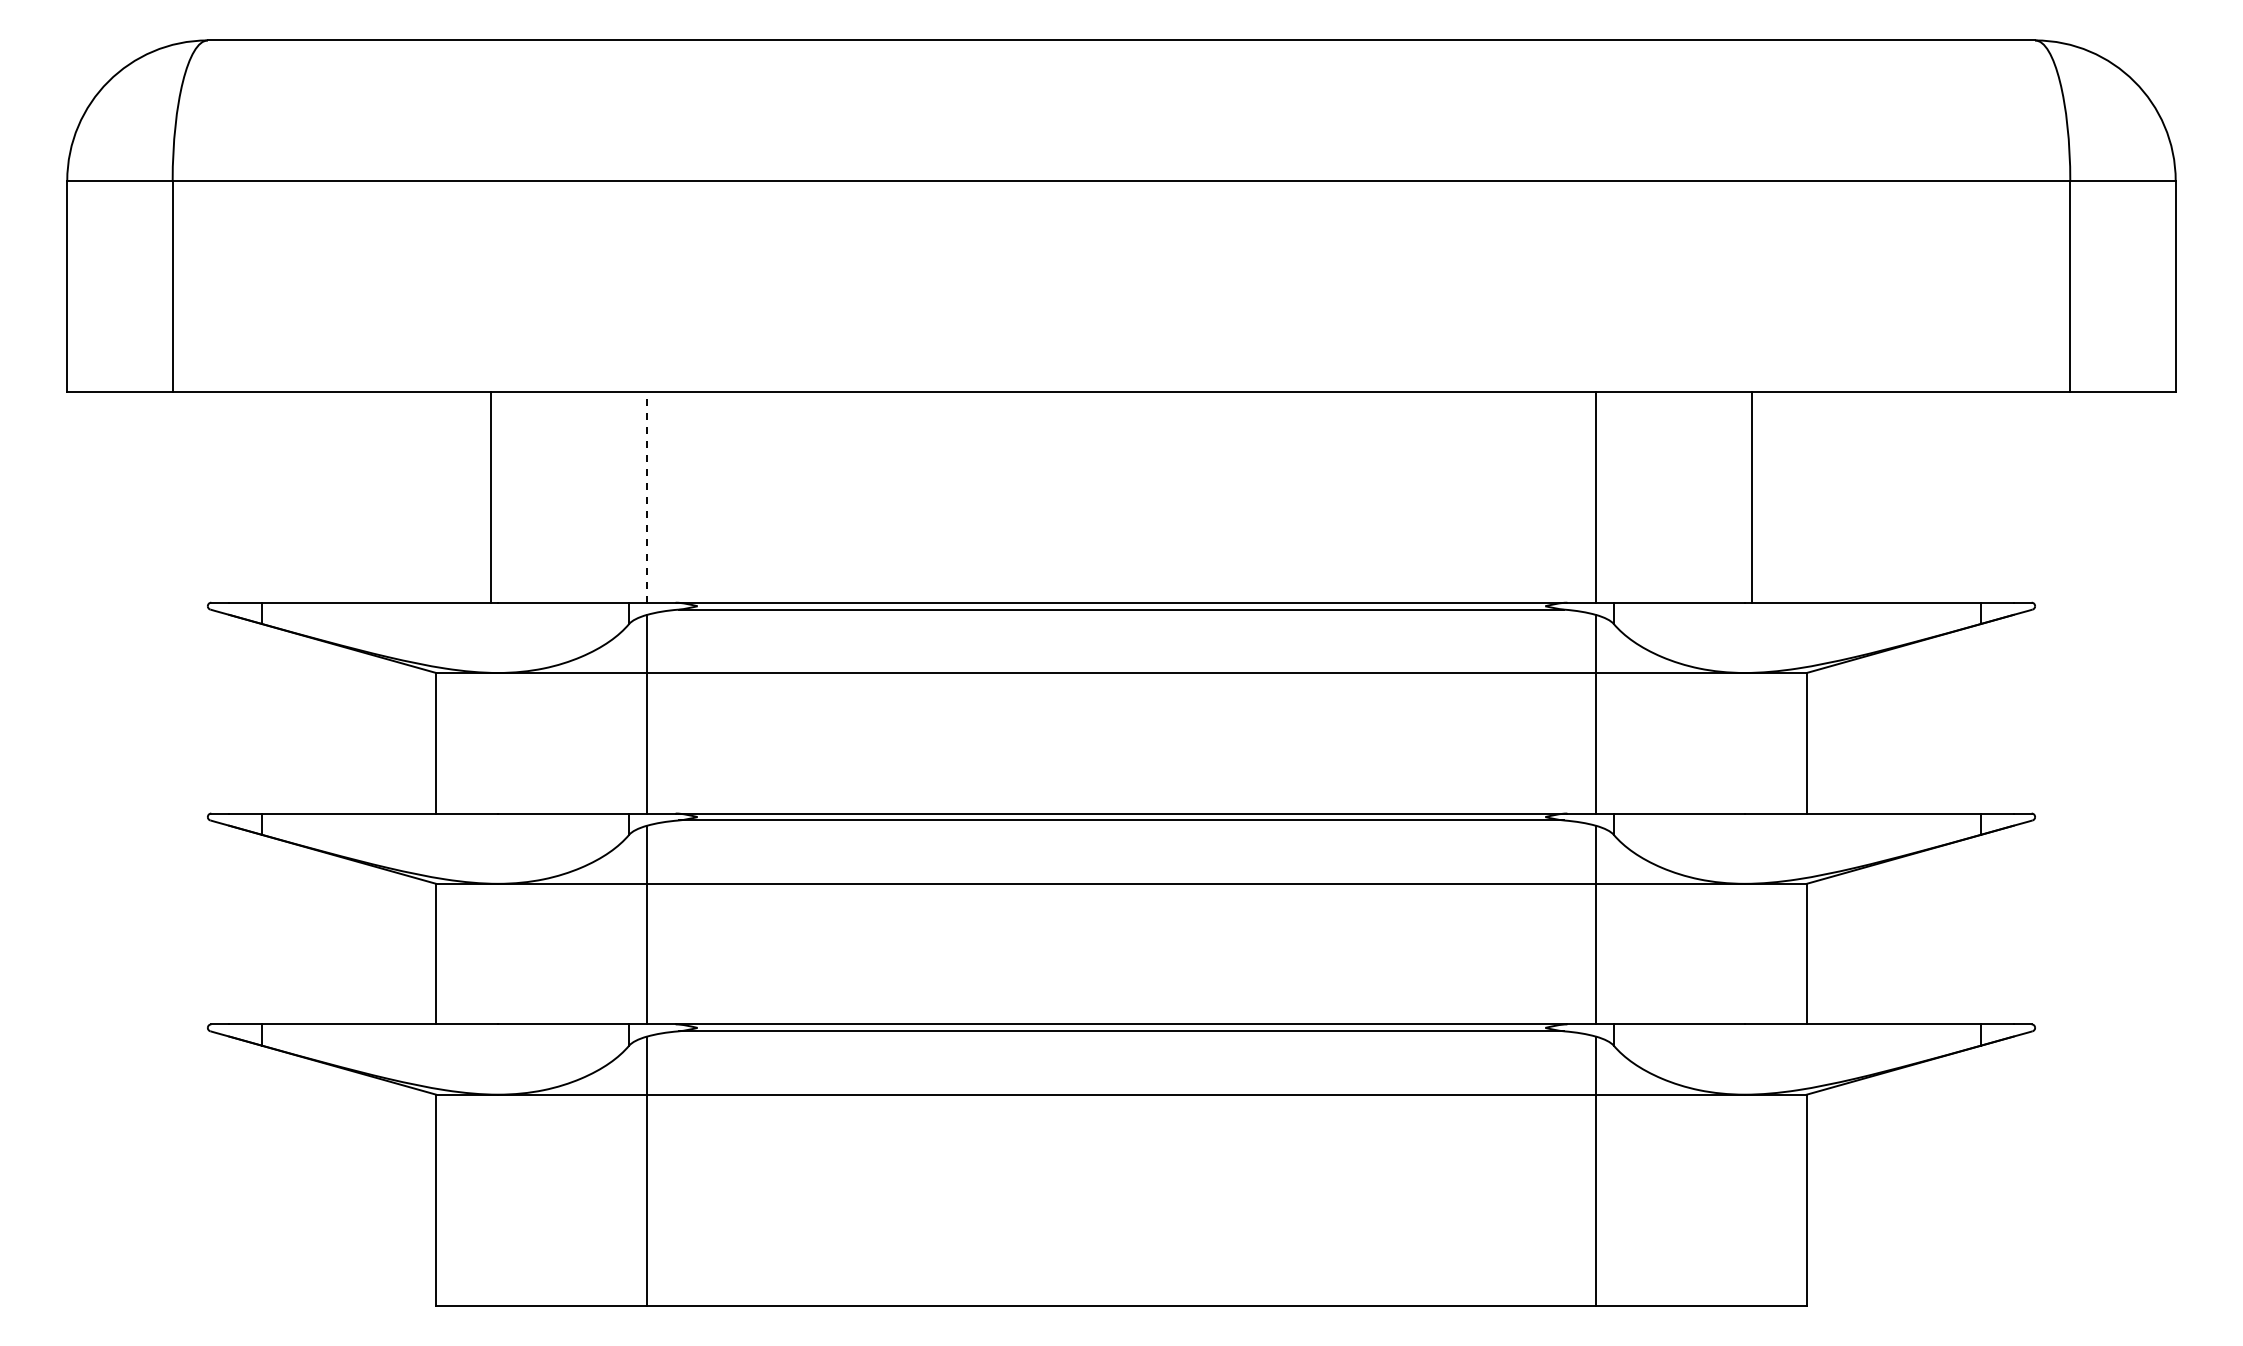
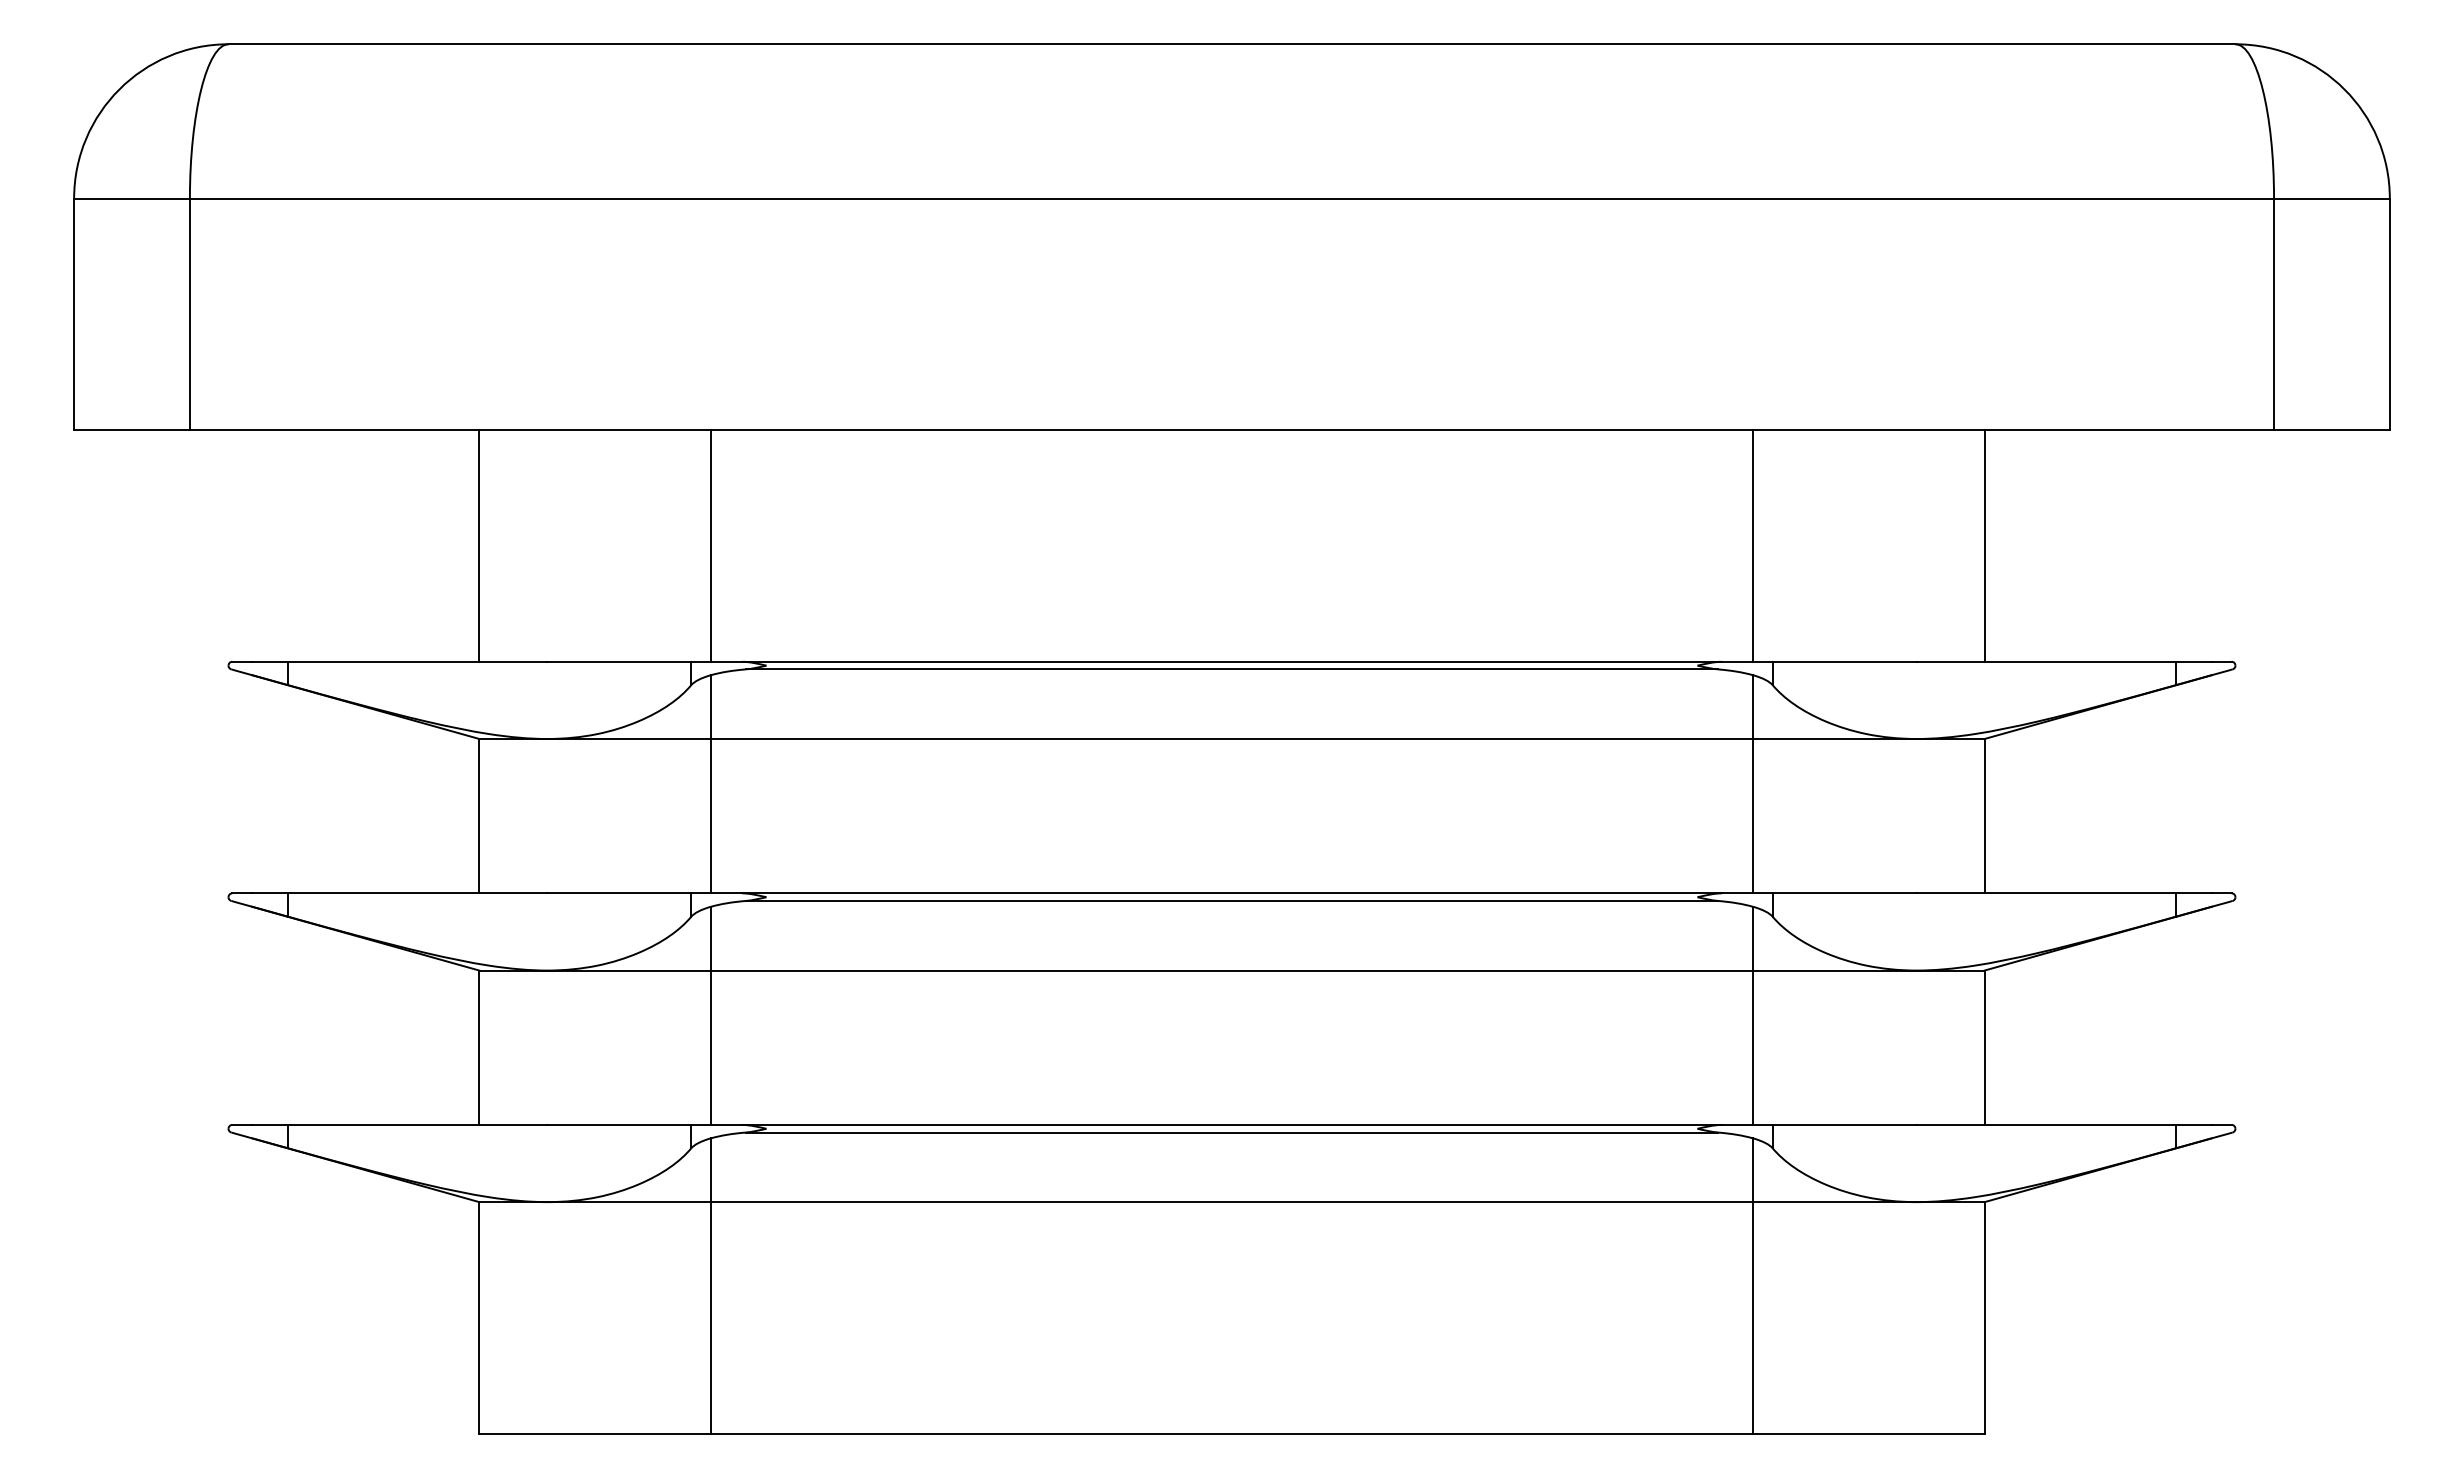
line: (491, 496) -> (479, 545), moved
line: (647, 496) -> (711, 545), dashed -> solid
line: (1751, 496) -> (1984, 545), moved

